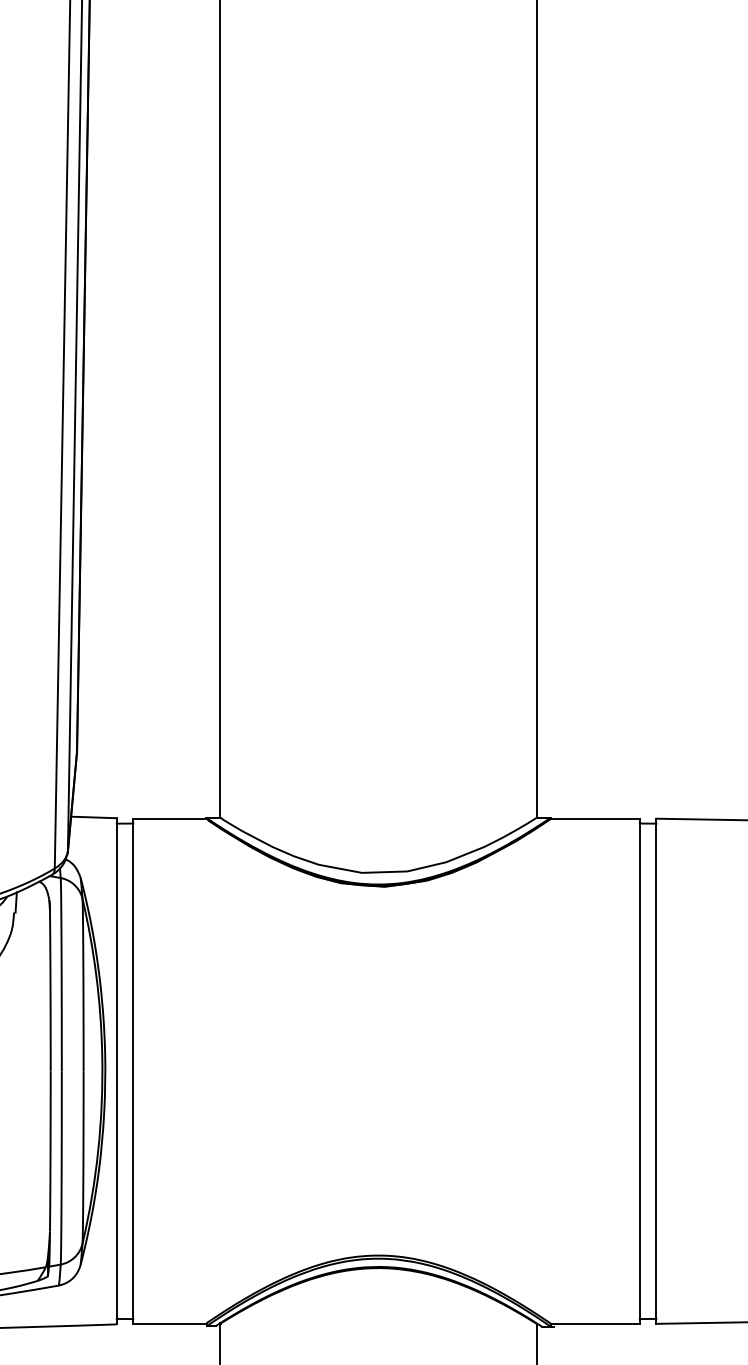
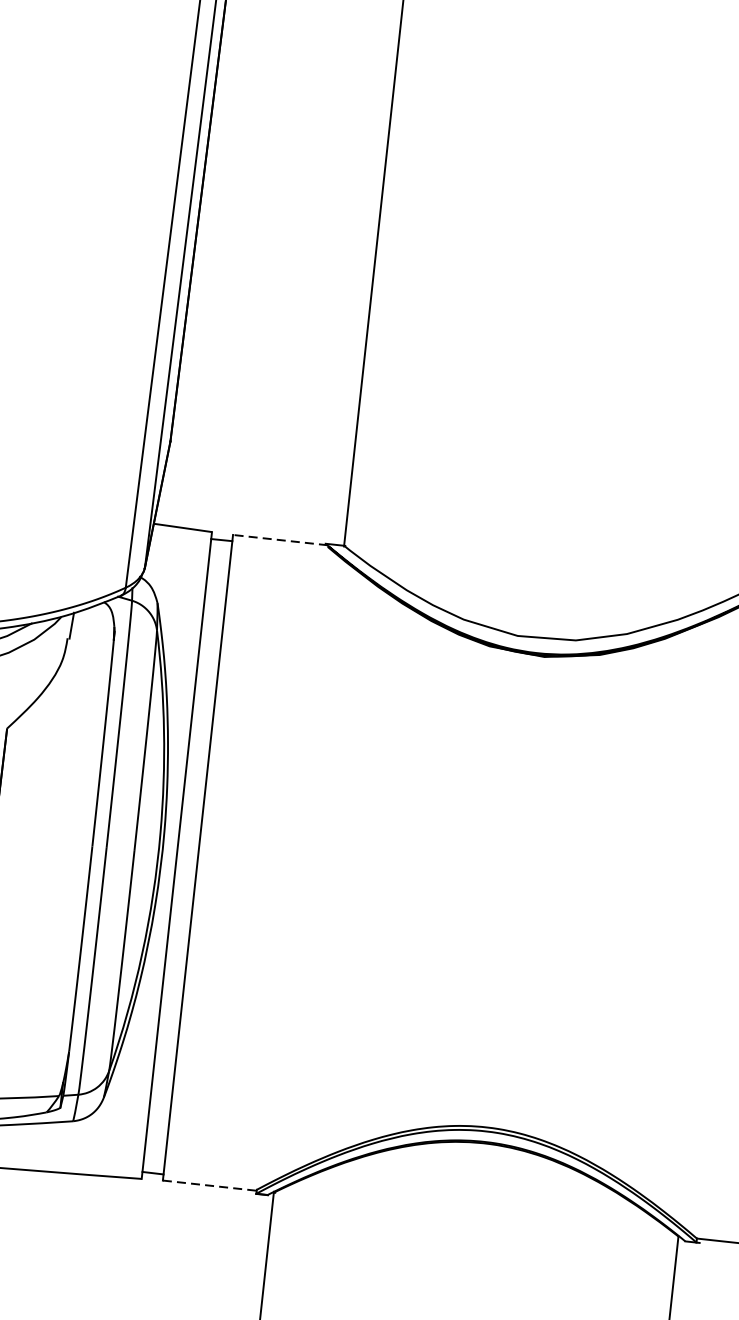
line: (169, 818) -> (279, 539), solid -> dashed
line: (170, 1323) -> (210, 1185), solid -> dashed

